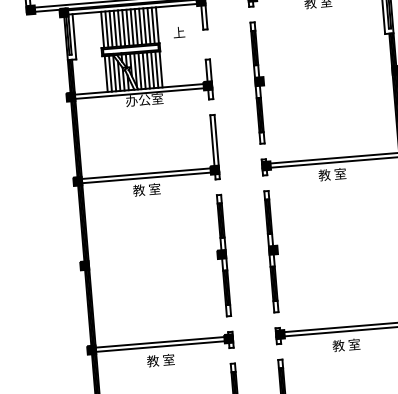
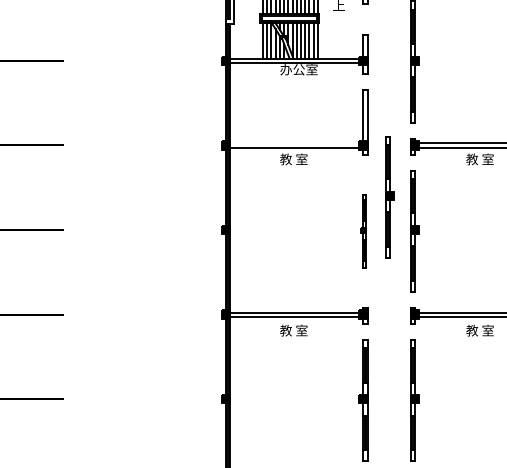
line: (150, 173) -> (298, 143), removed
part: (245, 219) -> (389, 197), added
part: (222, 255) -> (363, 231), size x0.6

